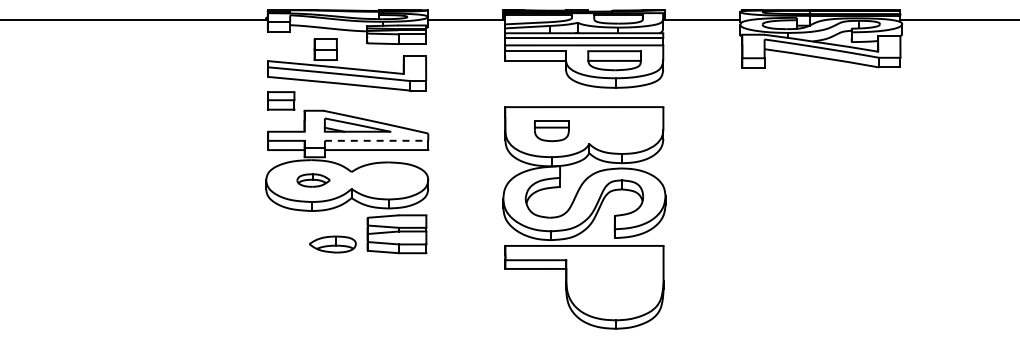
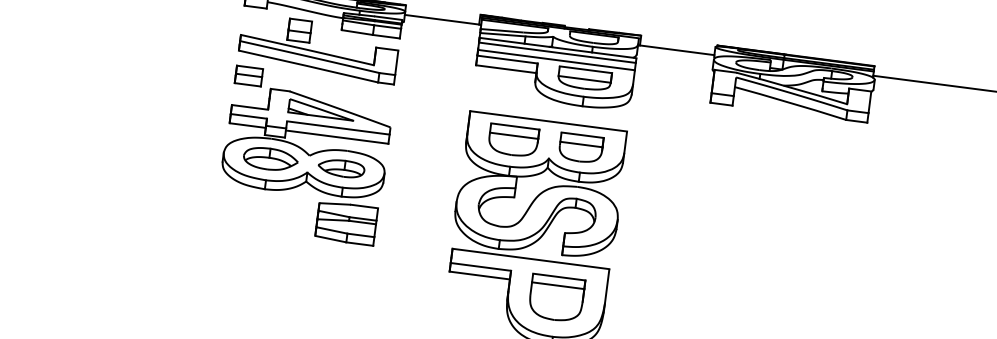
part: (619, 129) -> (580, 148), added
part: (551, 131) -> (513, 141), size x1.43
line: (376, 140) -> (338, 127), dashed -> solid
part: (313, 180) -> (270, 159), size x1.67
part: (332, 244) -> (341, 168), moved
part: (614, 281) -> (556, 298), added

